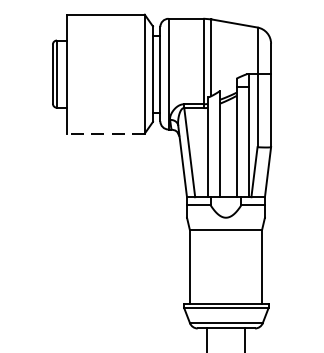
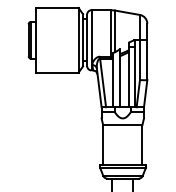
line: (104, 133) -> (56, 72), dashed -> solid

